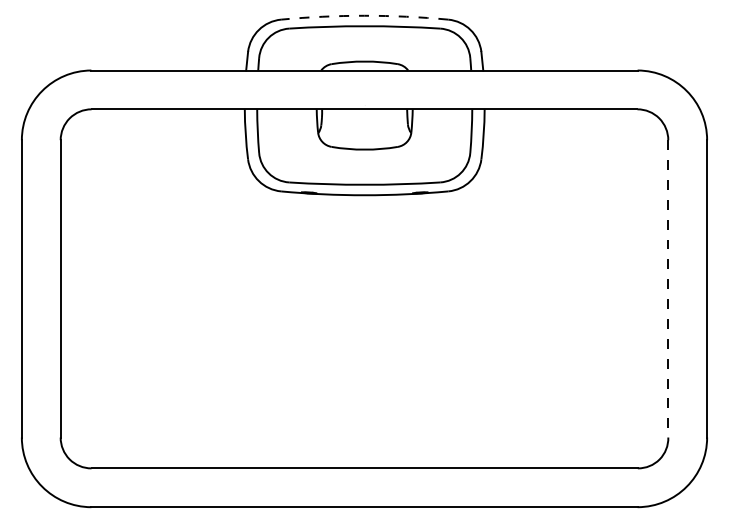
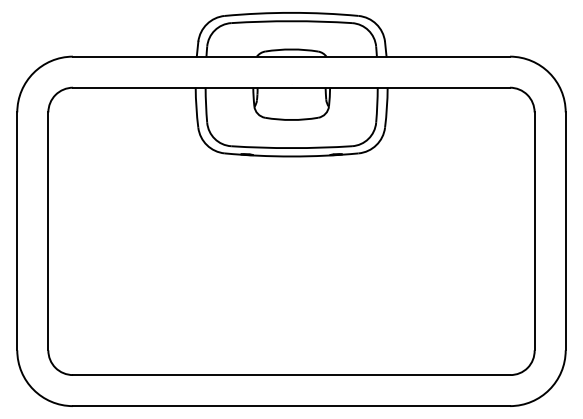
arc: (364, 15) -> (291, 12), dashed -> solid
line: (668, 288) -> (534, 231), dashed -> solid

